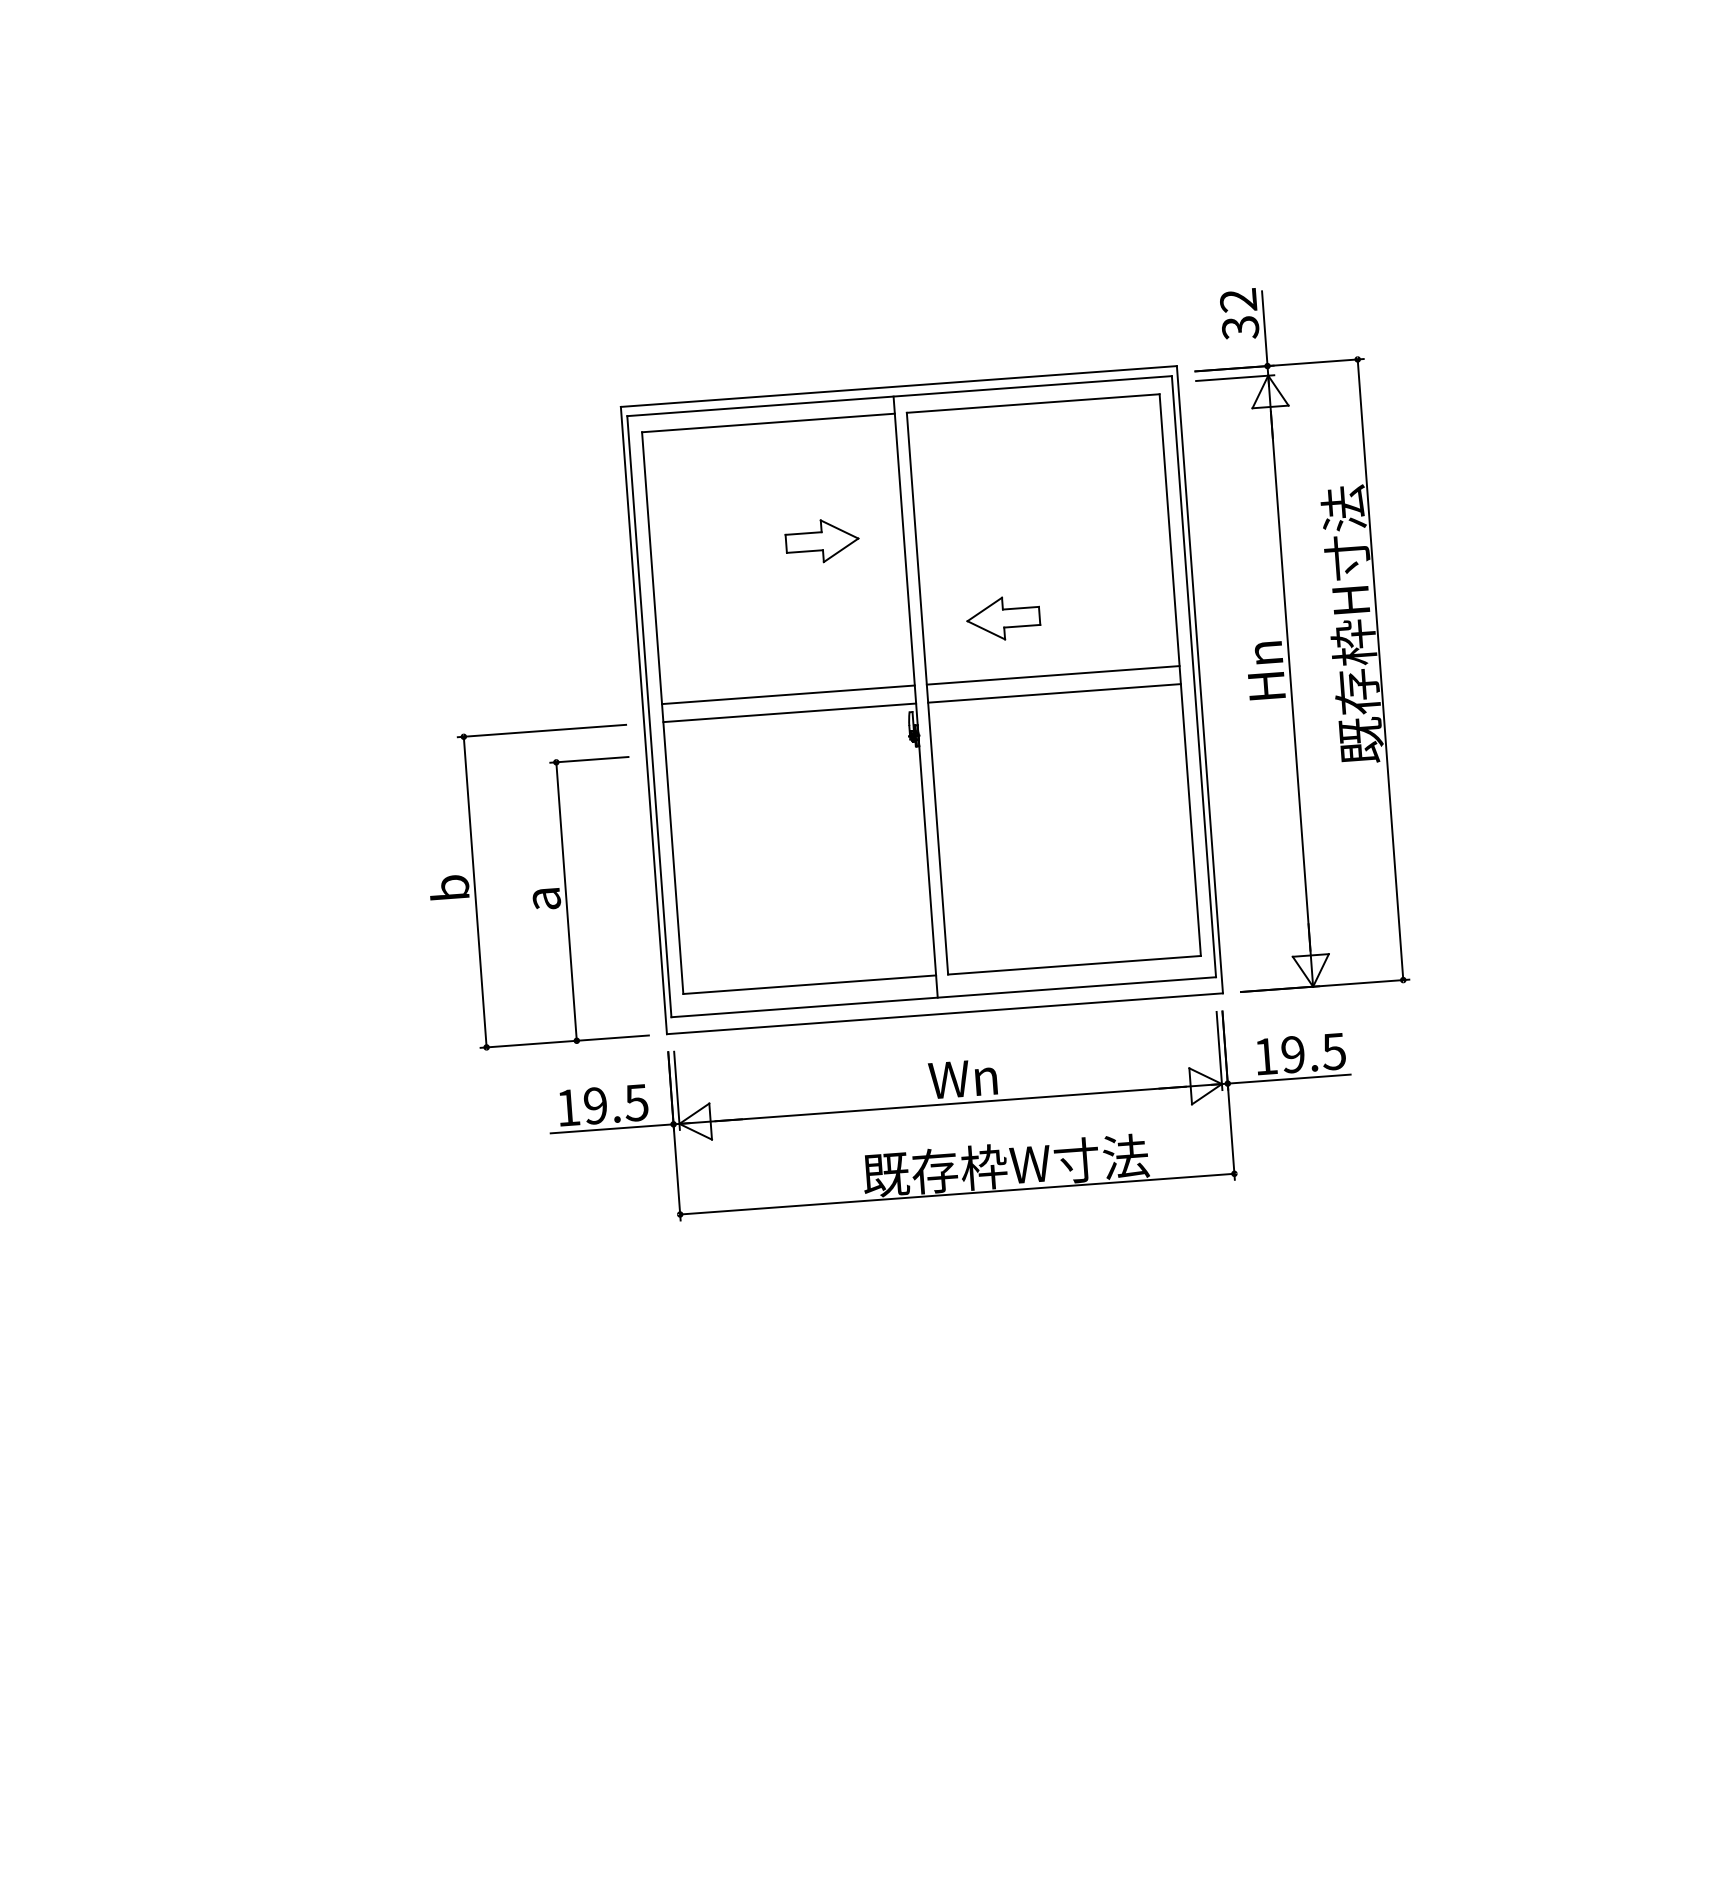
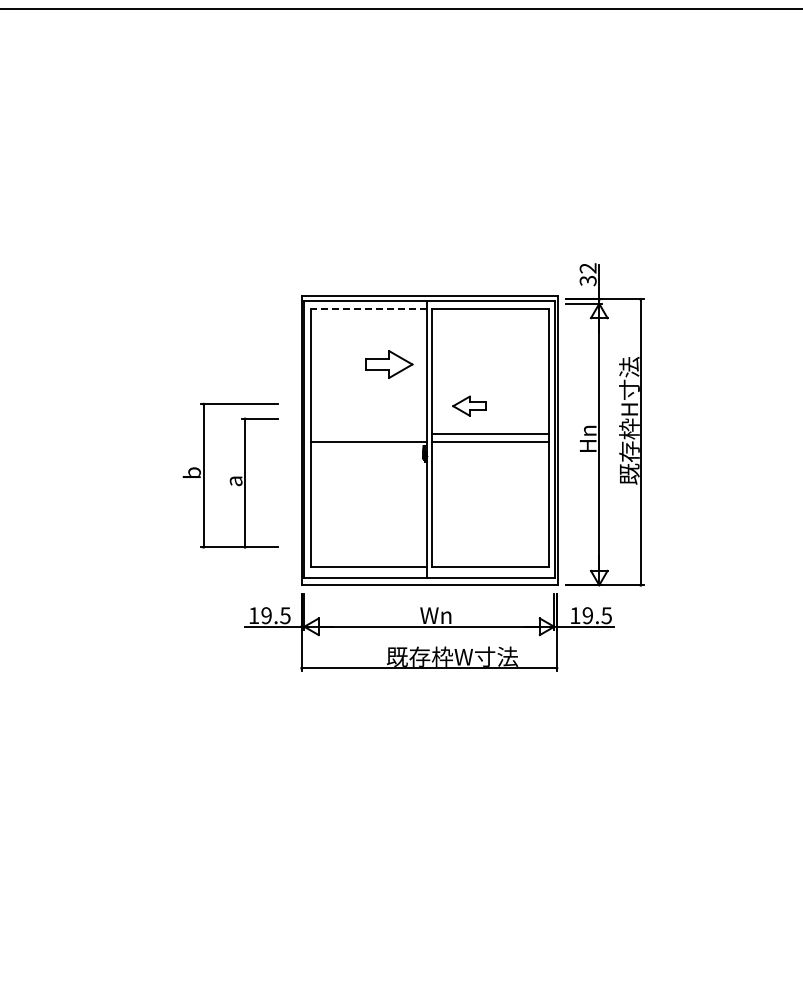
line: (767, 422) -> (368, 308), solid -> dashed
part: (822, 540) -> (389, 364), size x1.4
line: (787, 694) -> (368, 433), removed
part: (533, 887) -> (230, 475), moved

